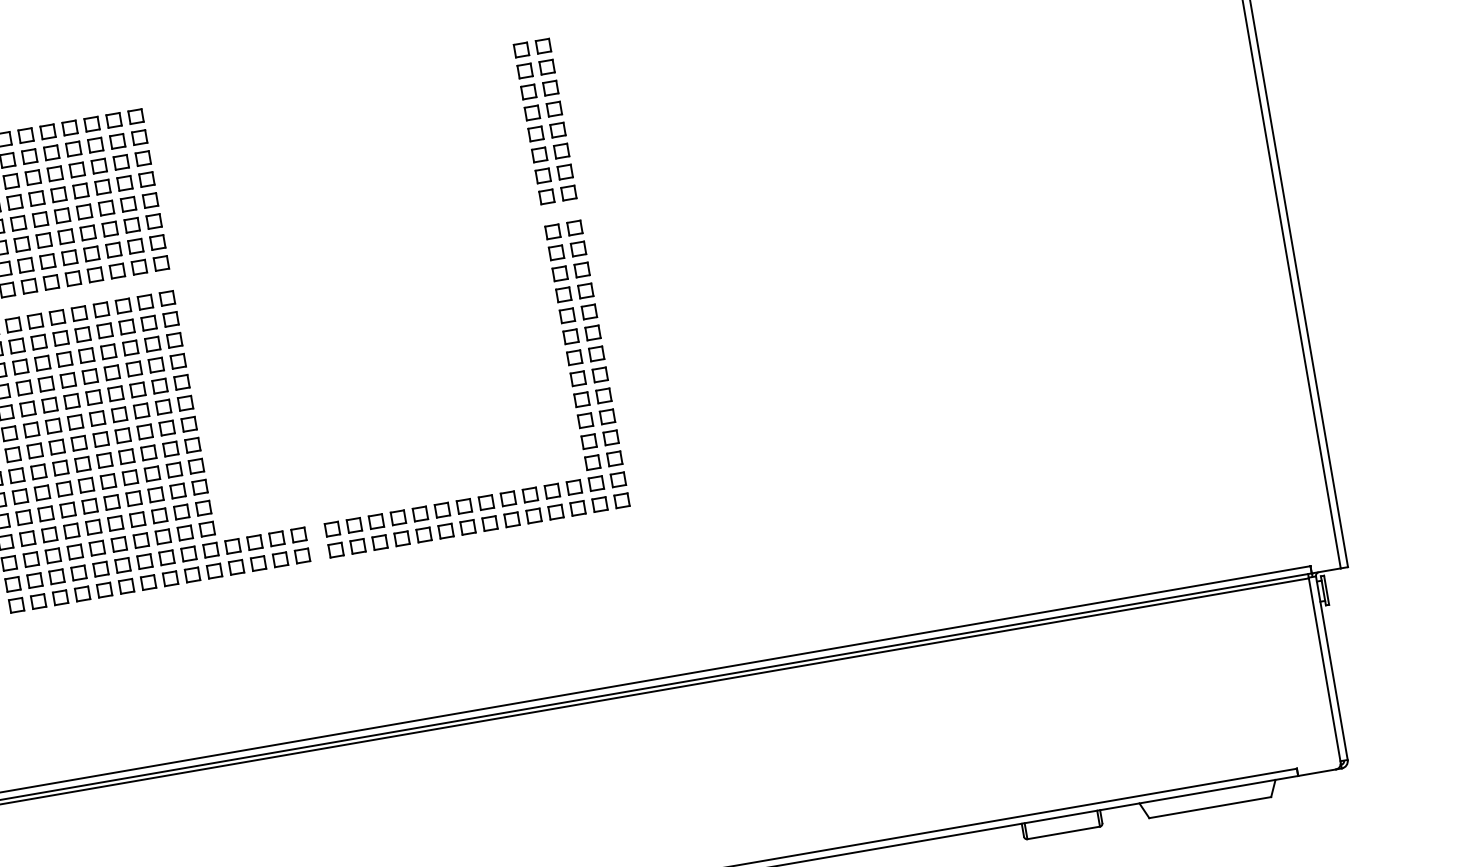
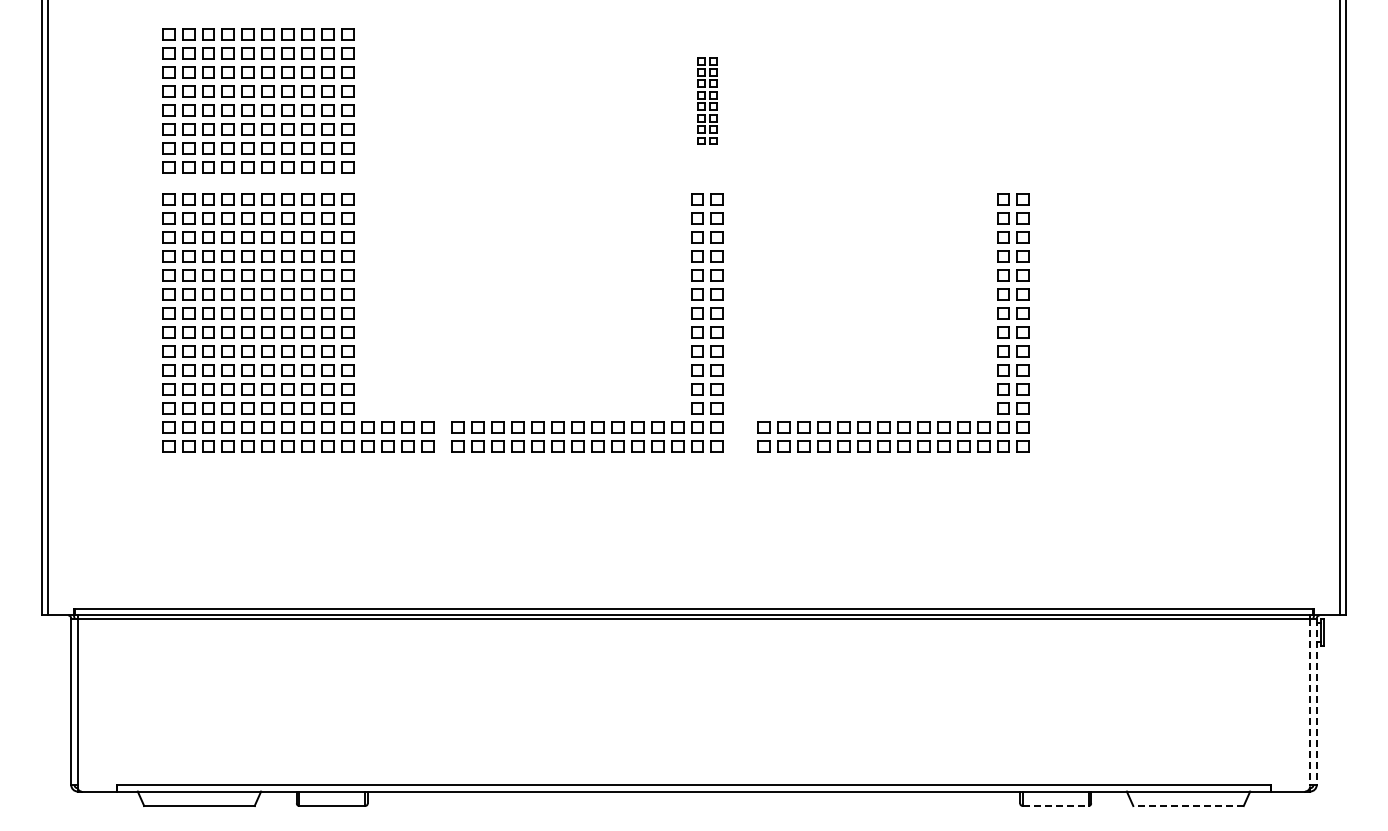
part: (545, 120) -> (707, 100), size x0.6
part: (808, 440) -> (890, 421), added
line: (1331, 669) -> (1316, 702), solid -> dashed
line: (1325, 670) -> (1310, 702), solid -> dashed
line: (1210, 808) -> (1188, 806), solid -> dashed
line: (1063, 833) -> (1055, 806), solid -> dashed

